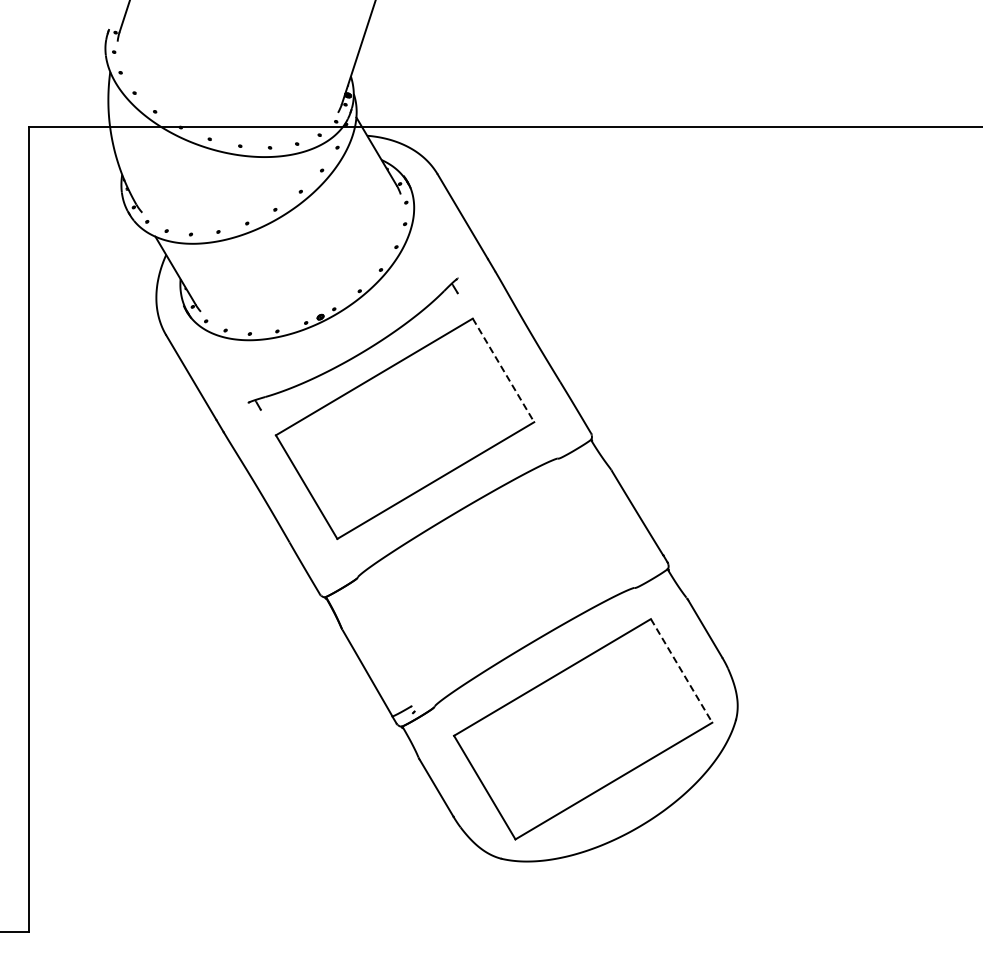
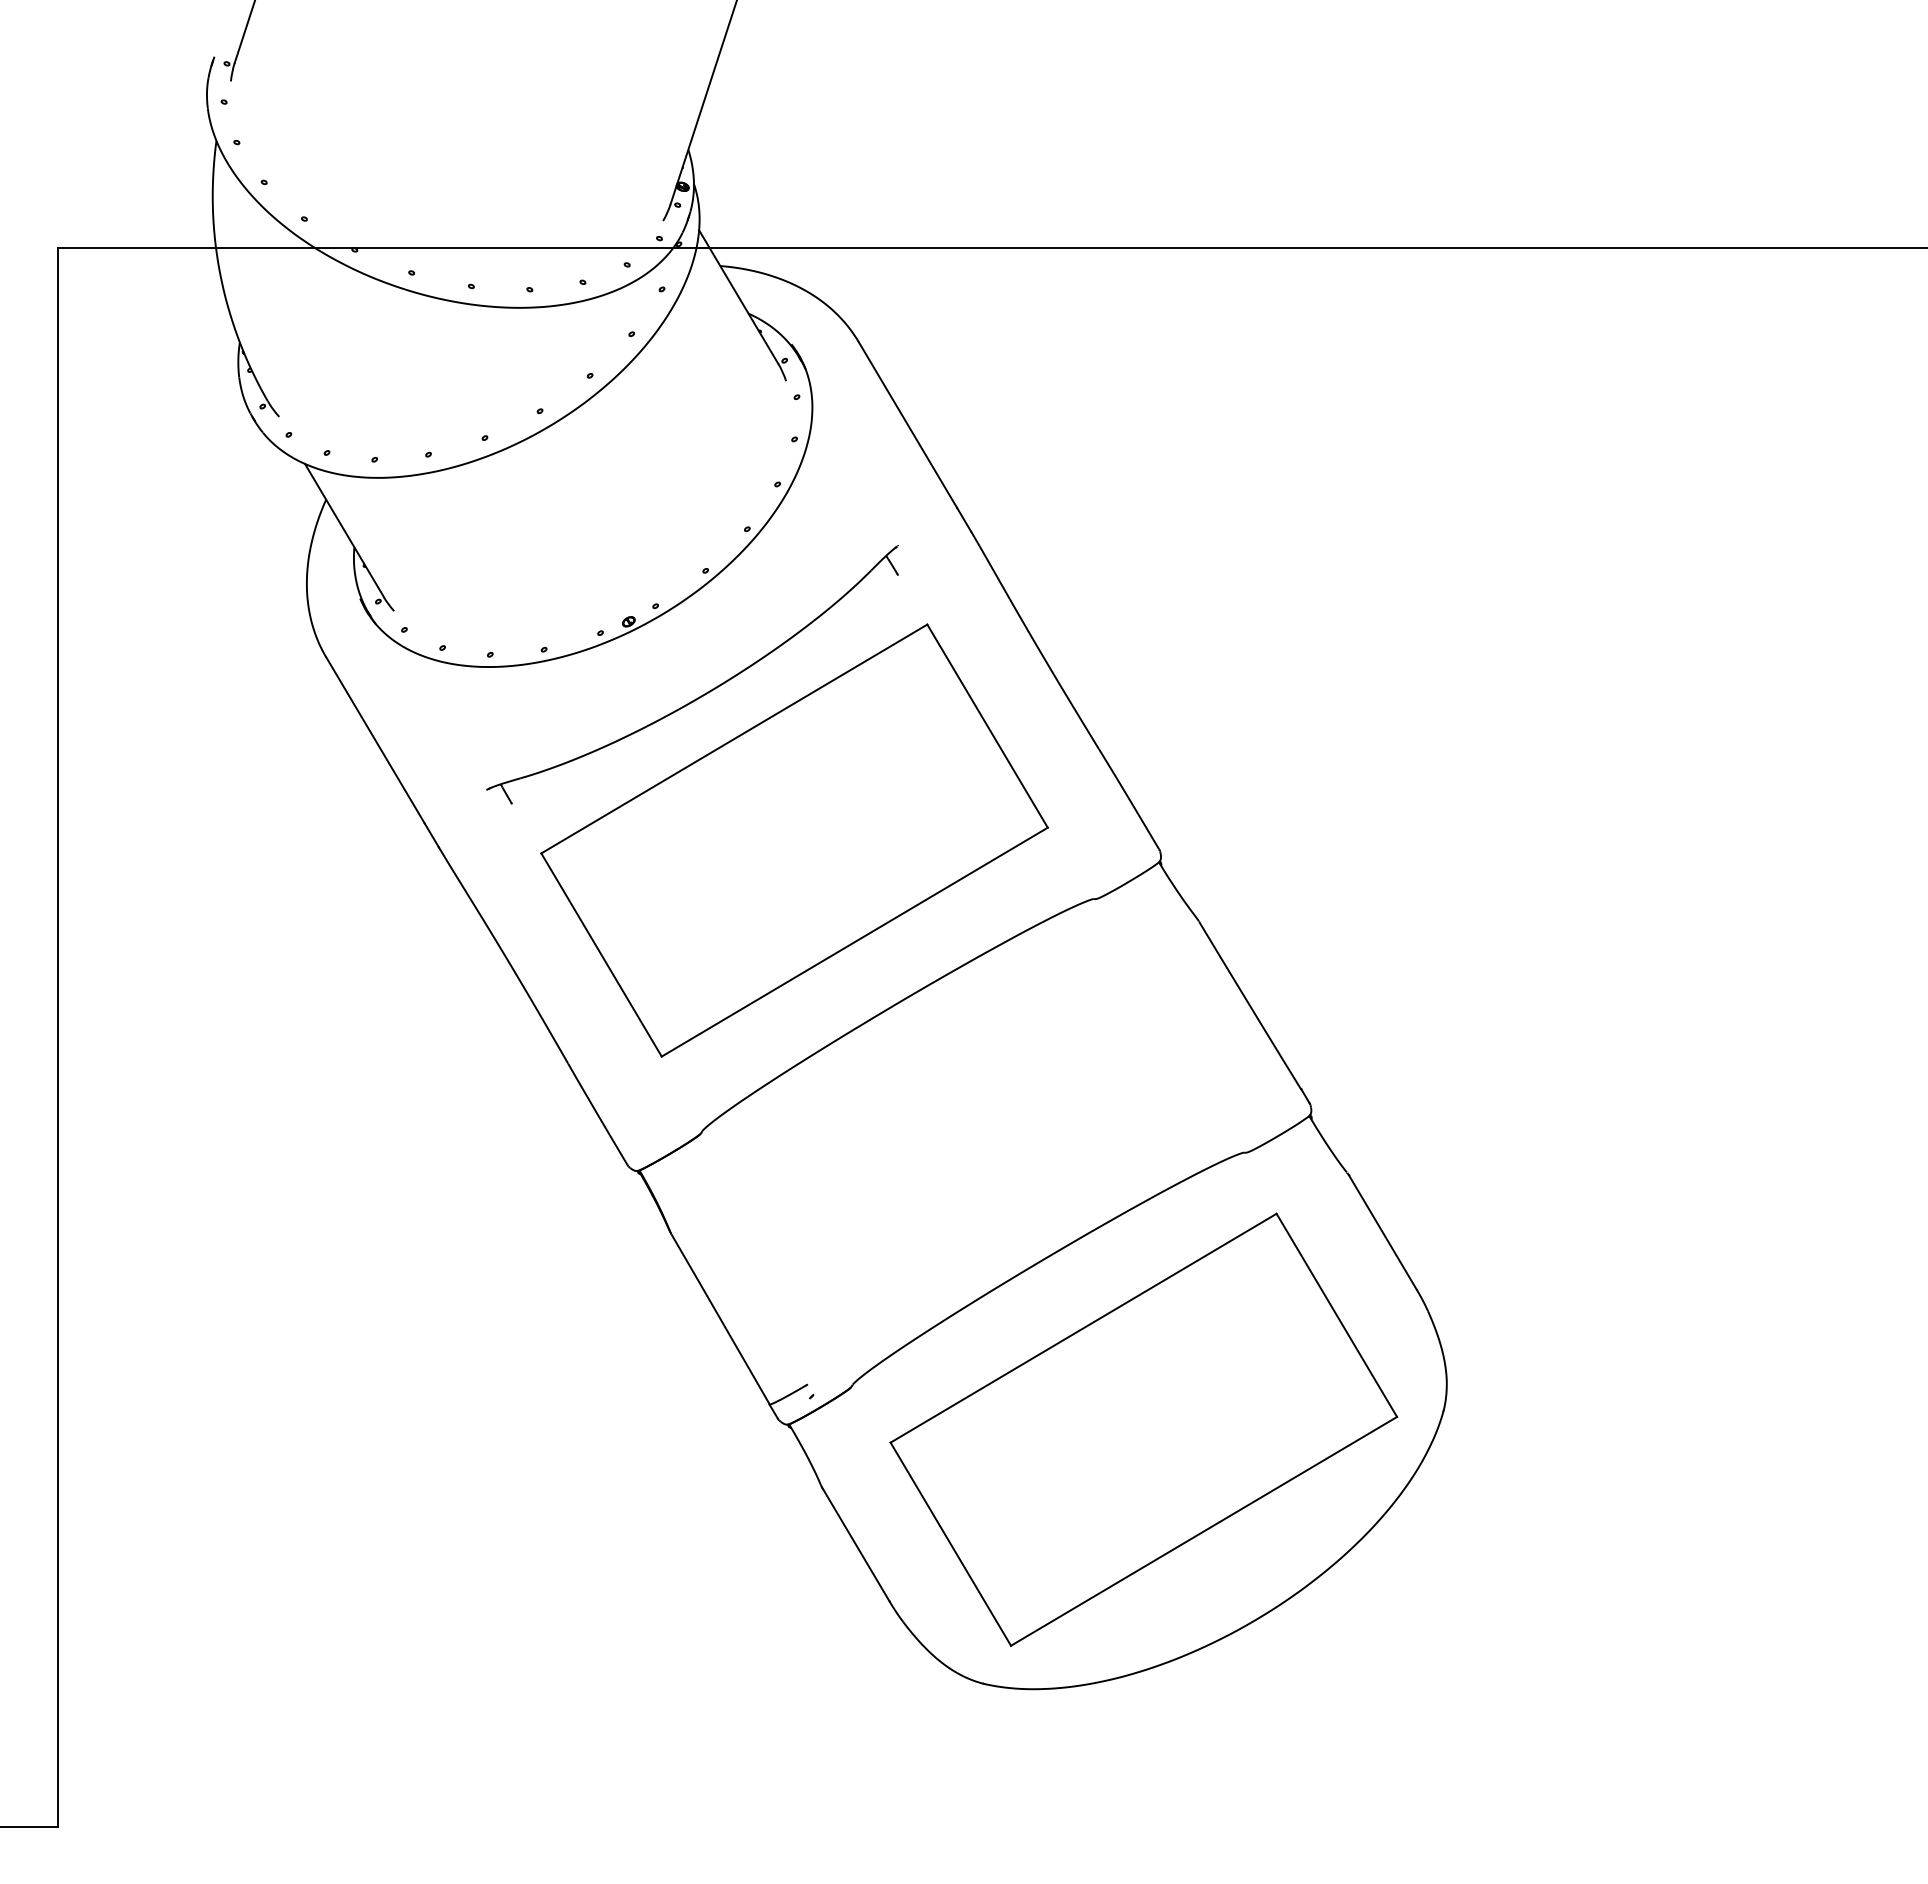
line: (503, 370) -> (987, 726), dashed -> solid
line: (681, 671) -> (1336, 1316), dashed -> solid

